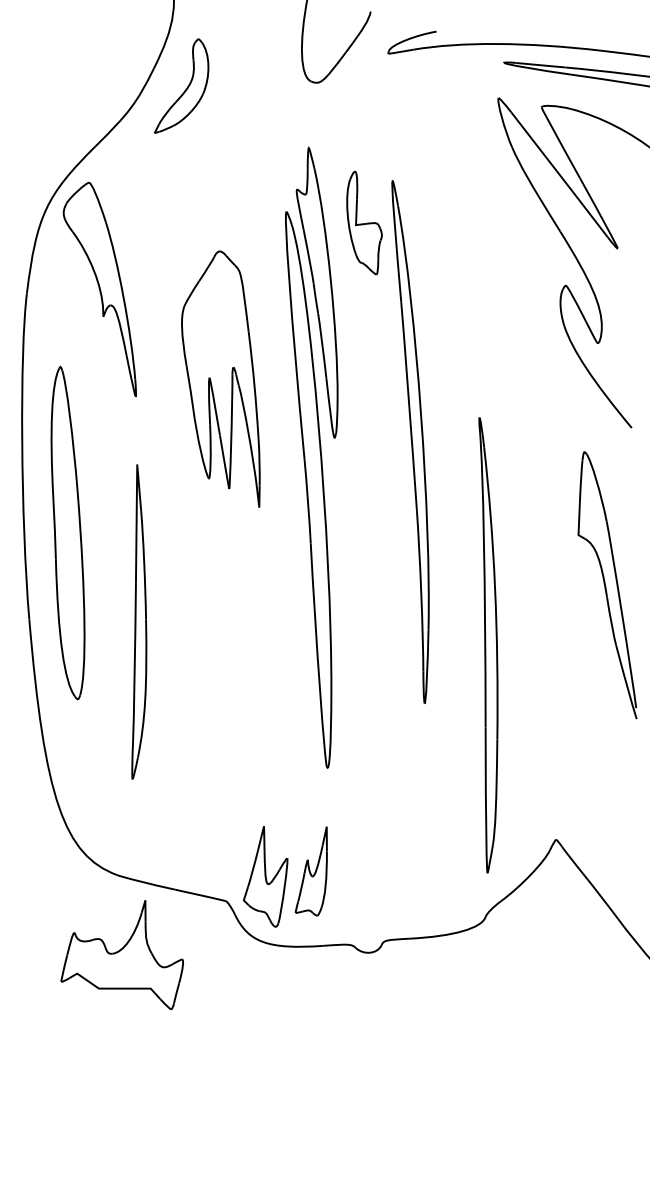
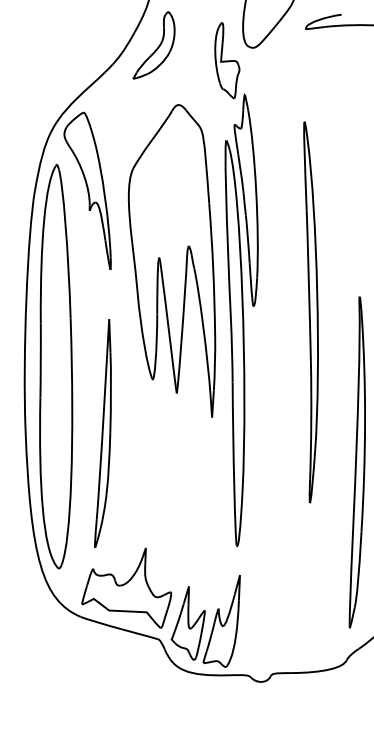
part: (364, 222) -> (227, 60), moved
part: (220, 379) -> (172, 260), size x1.67
part: (67, 532) -> (56, 366), size x1.67
part: (311, 871) -> (221, 620), size x1.43
part: (121, 955) -> (126, 587), moved

